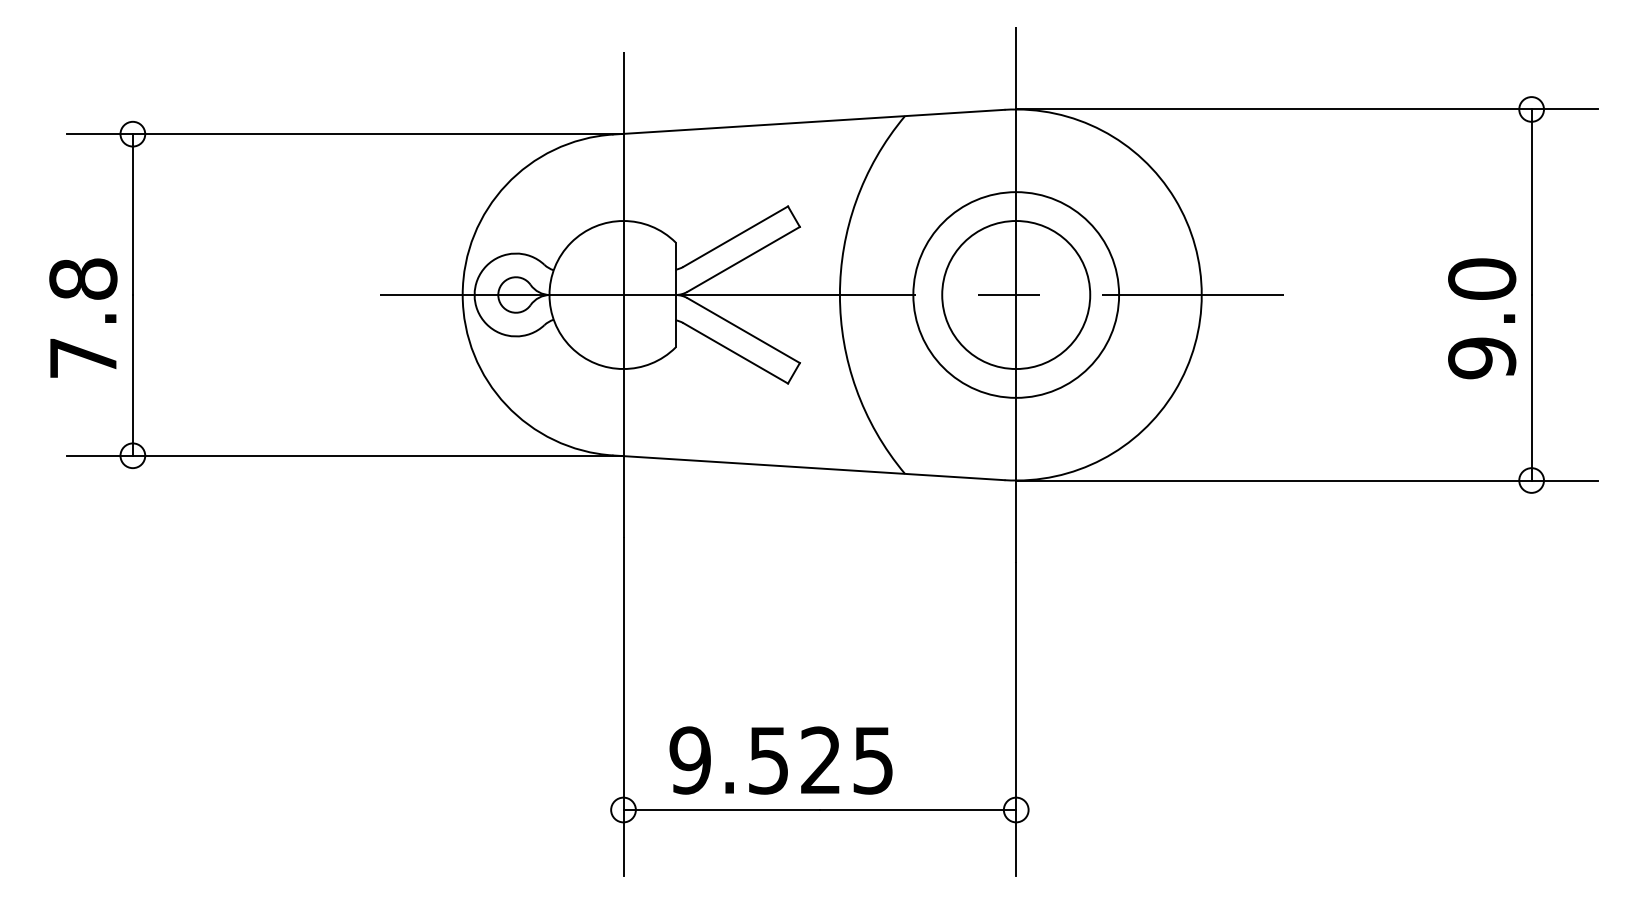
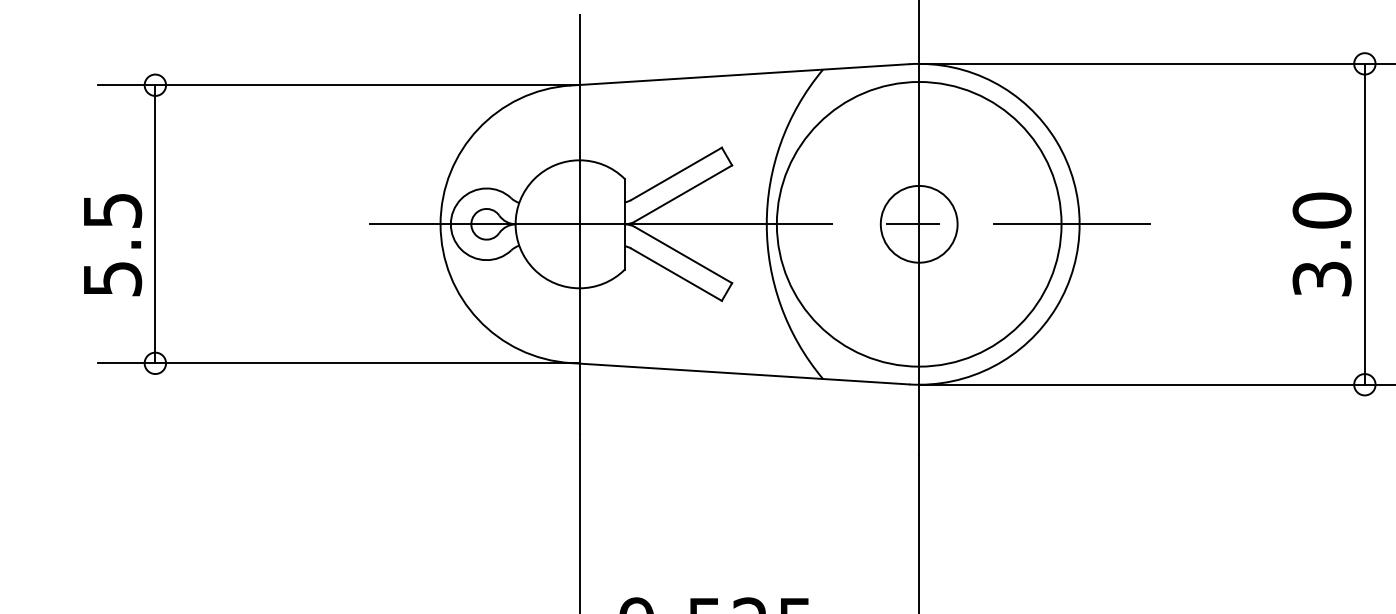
circle: (1016, 294) -> (919, 223), size x1.6
circle: (1016, 295) -> (919, 224), size x0.6
text: (83, 318) -> (112, 244), 7.8 -> 5.5
text: (1482, 358) -> (1322, 279), 9.0 -> 3.0

